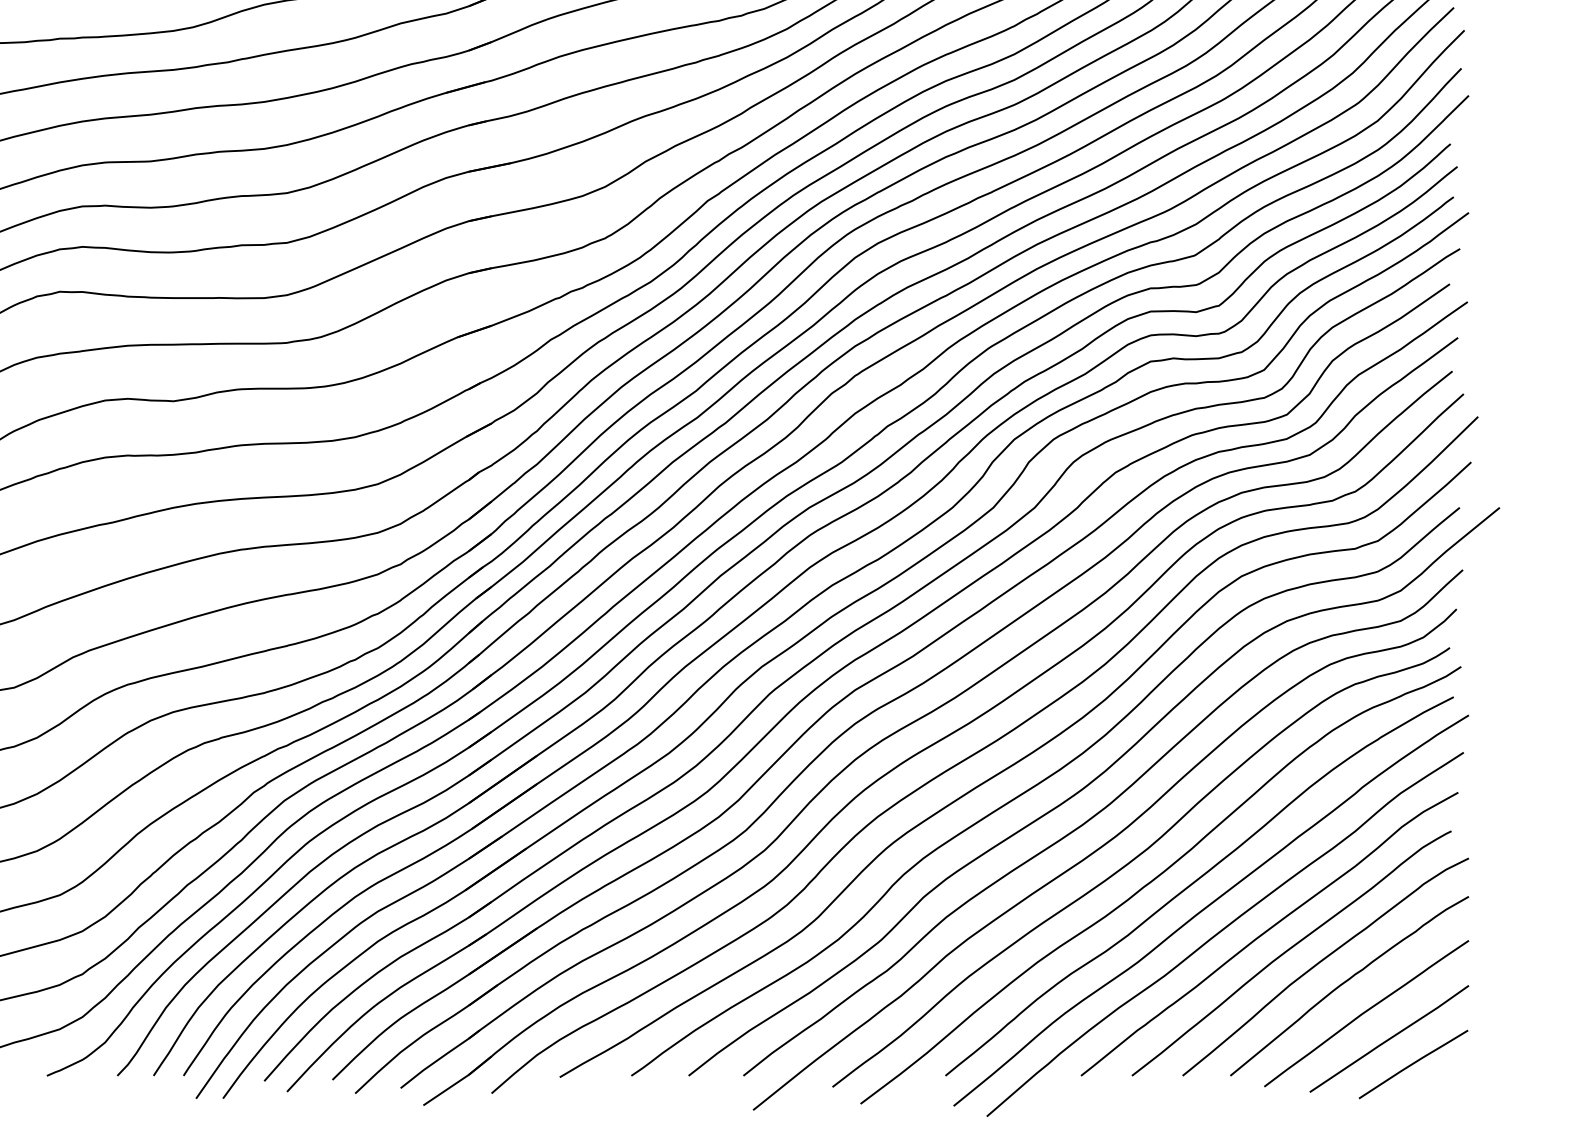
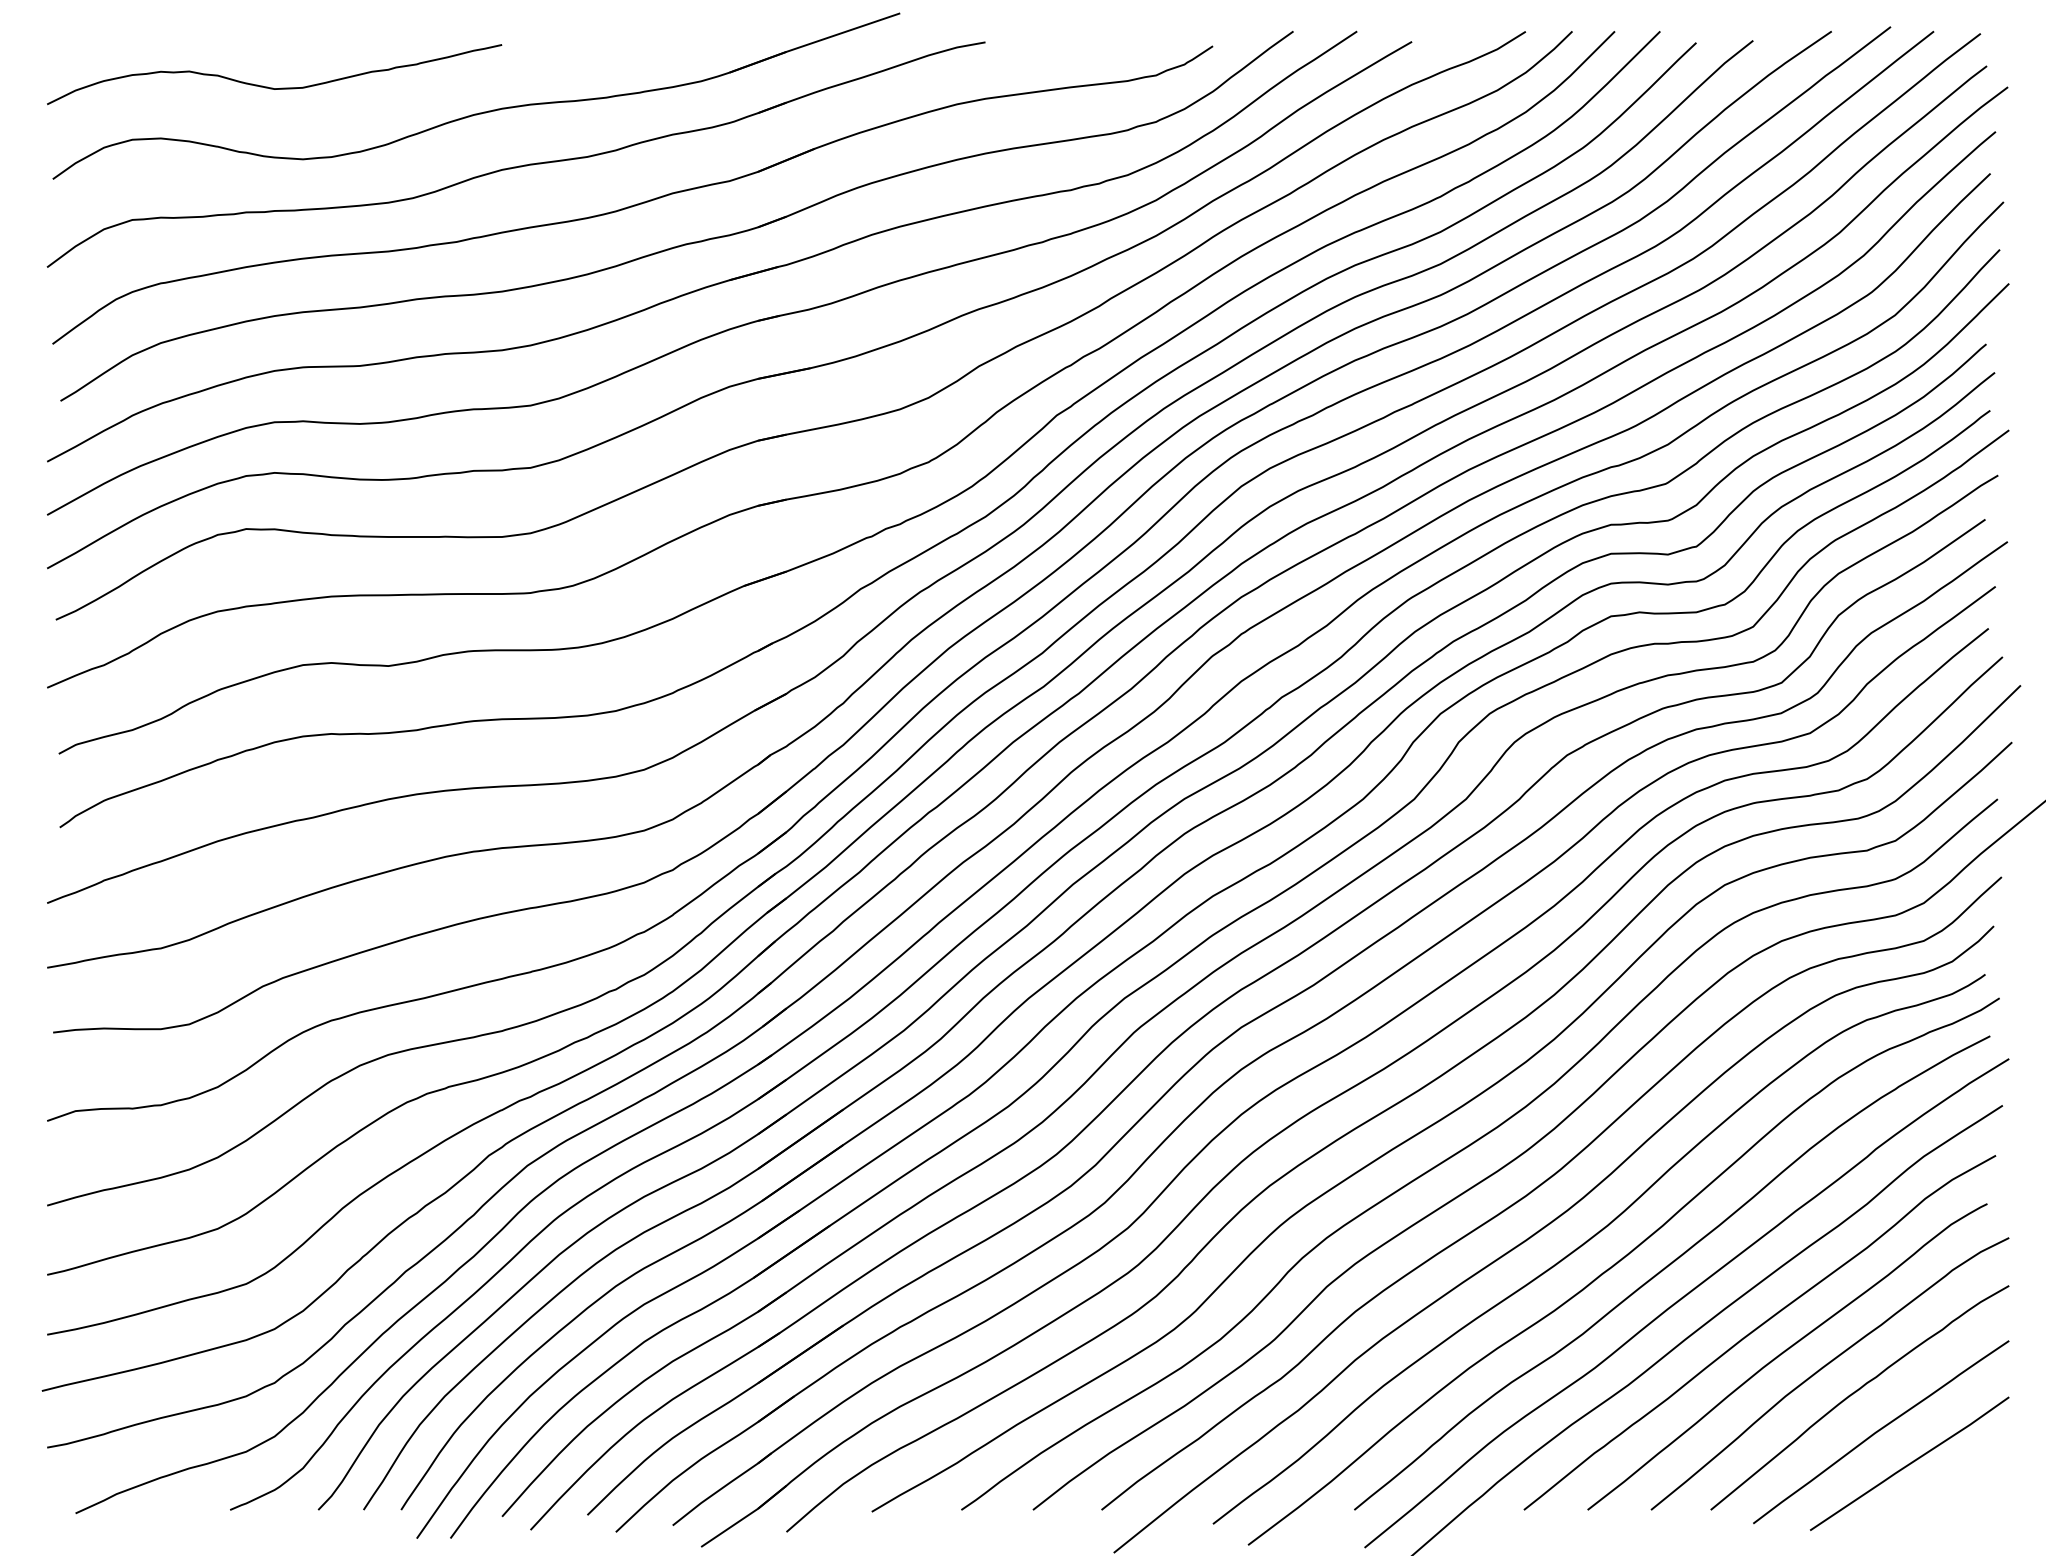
curve: (1413, 1064) -> (1939, 1495), removed

